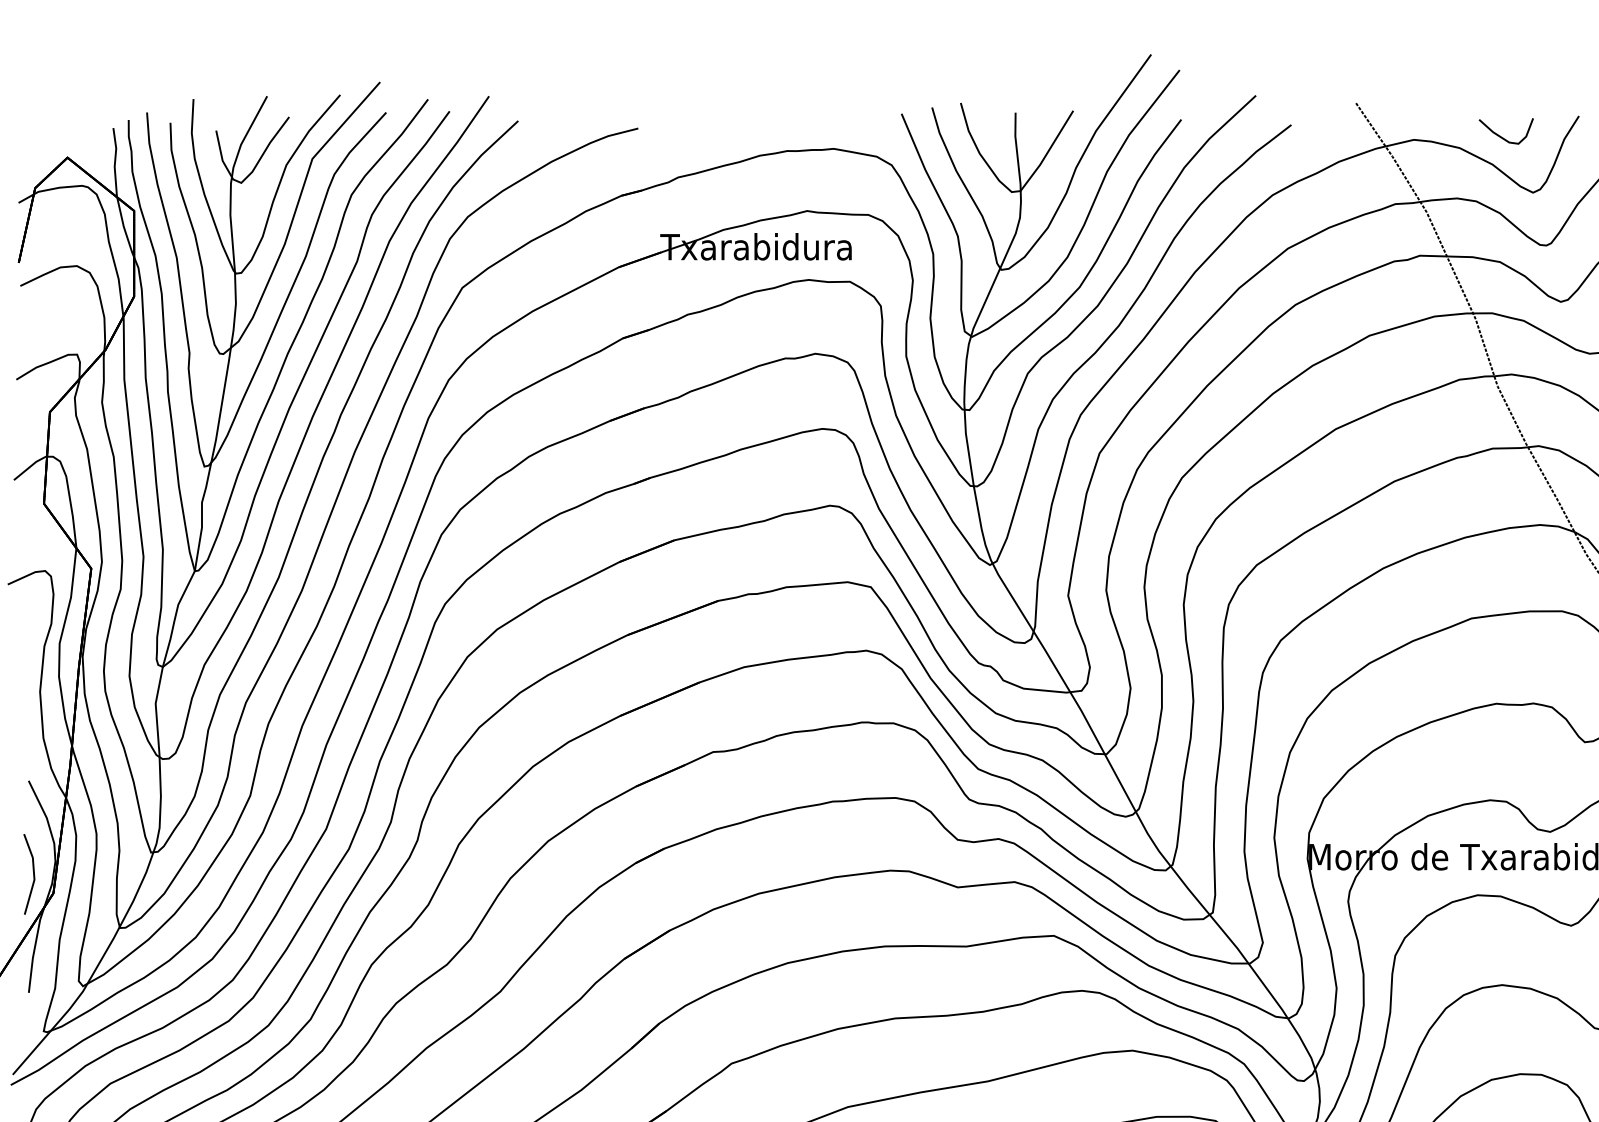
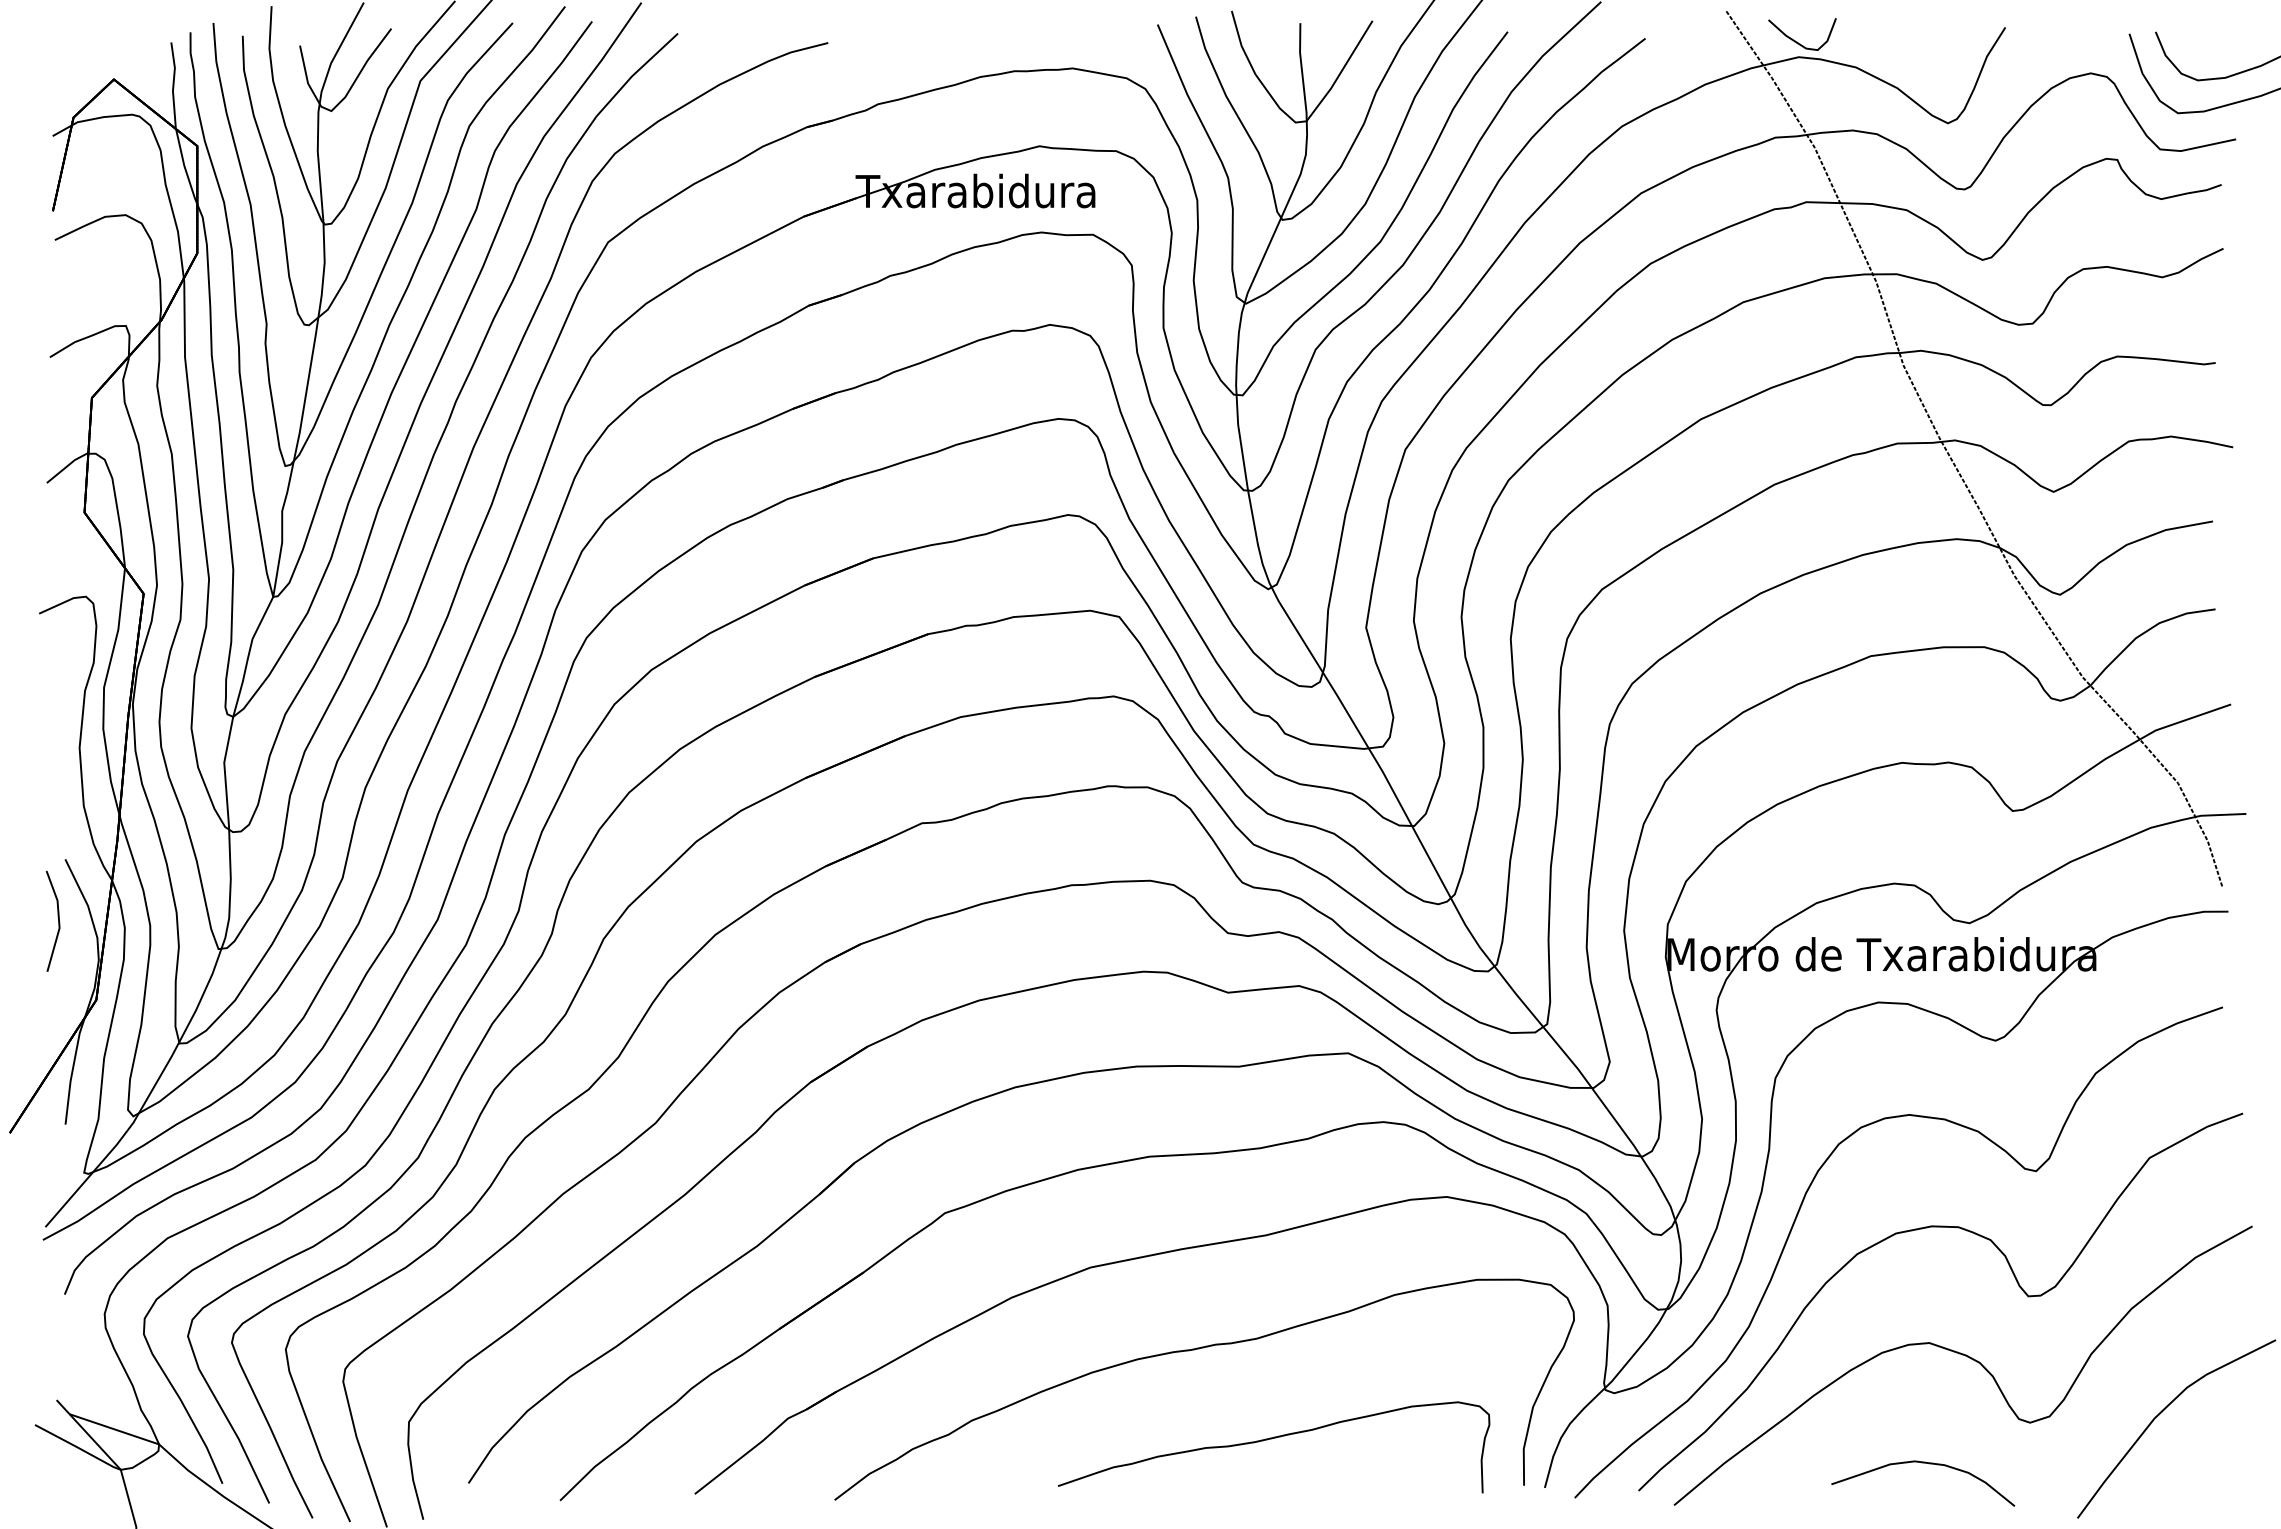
curve: (1502, 136) -> (1797, 41), moved
line: (32, 871) -> (57, 917), moved

